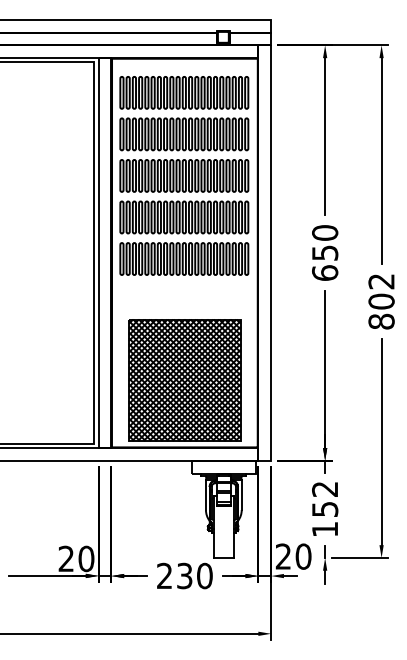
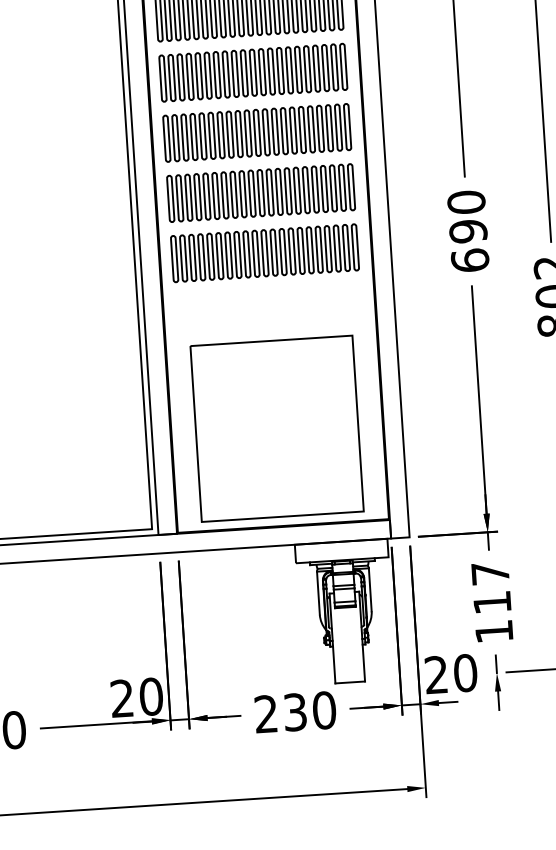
text: (325, 253) -> (468, 232), 650 -> 690
hatch: (184, 379) -> (276, 427), removed
text: (325, 499) -> (491, 588), 152 -> 117

